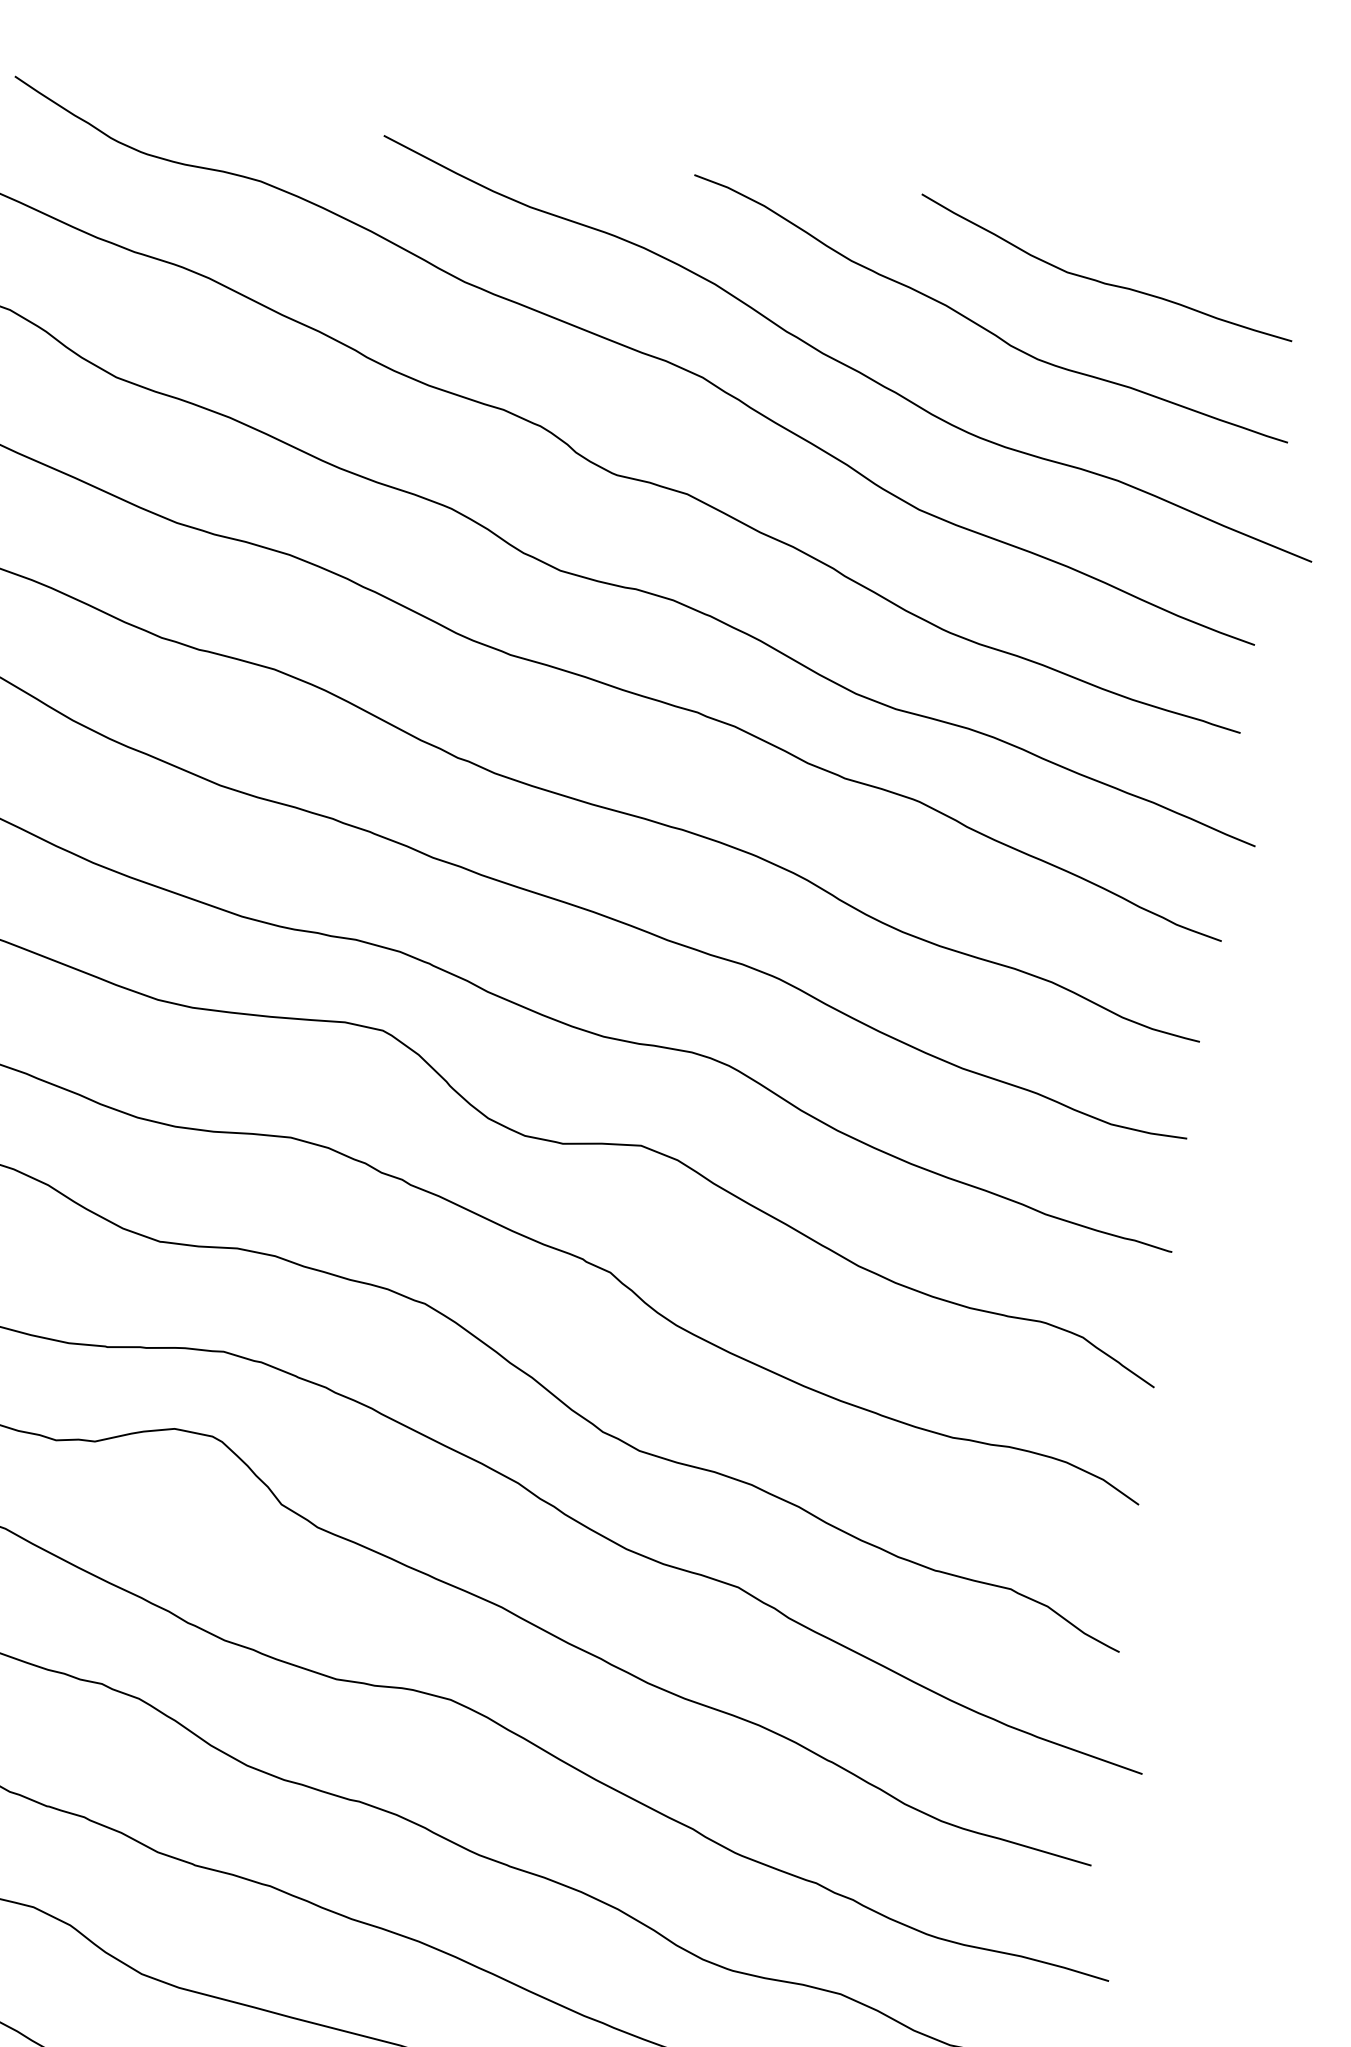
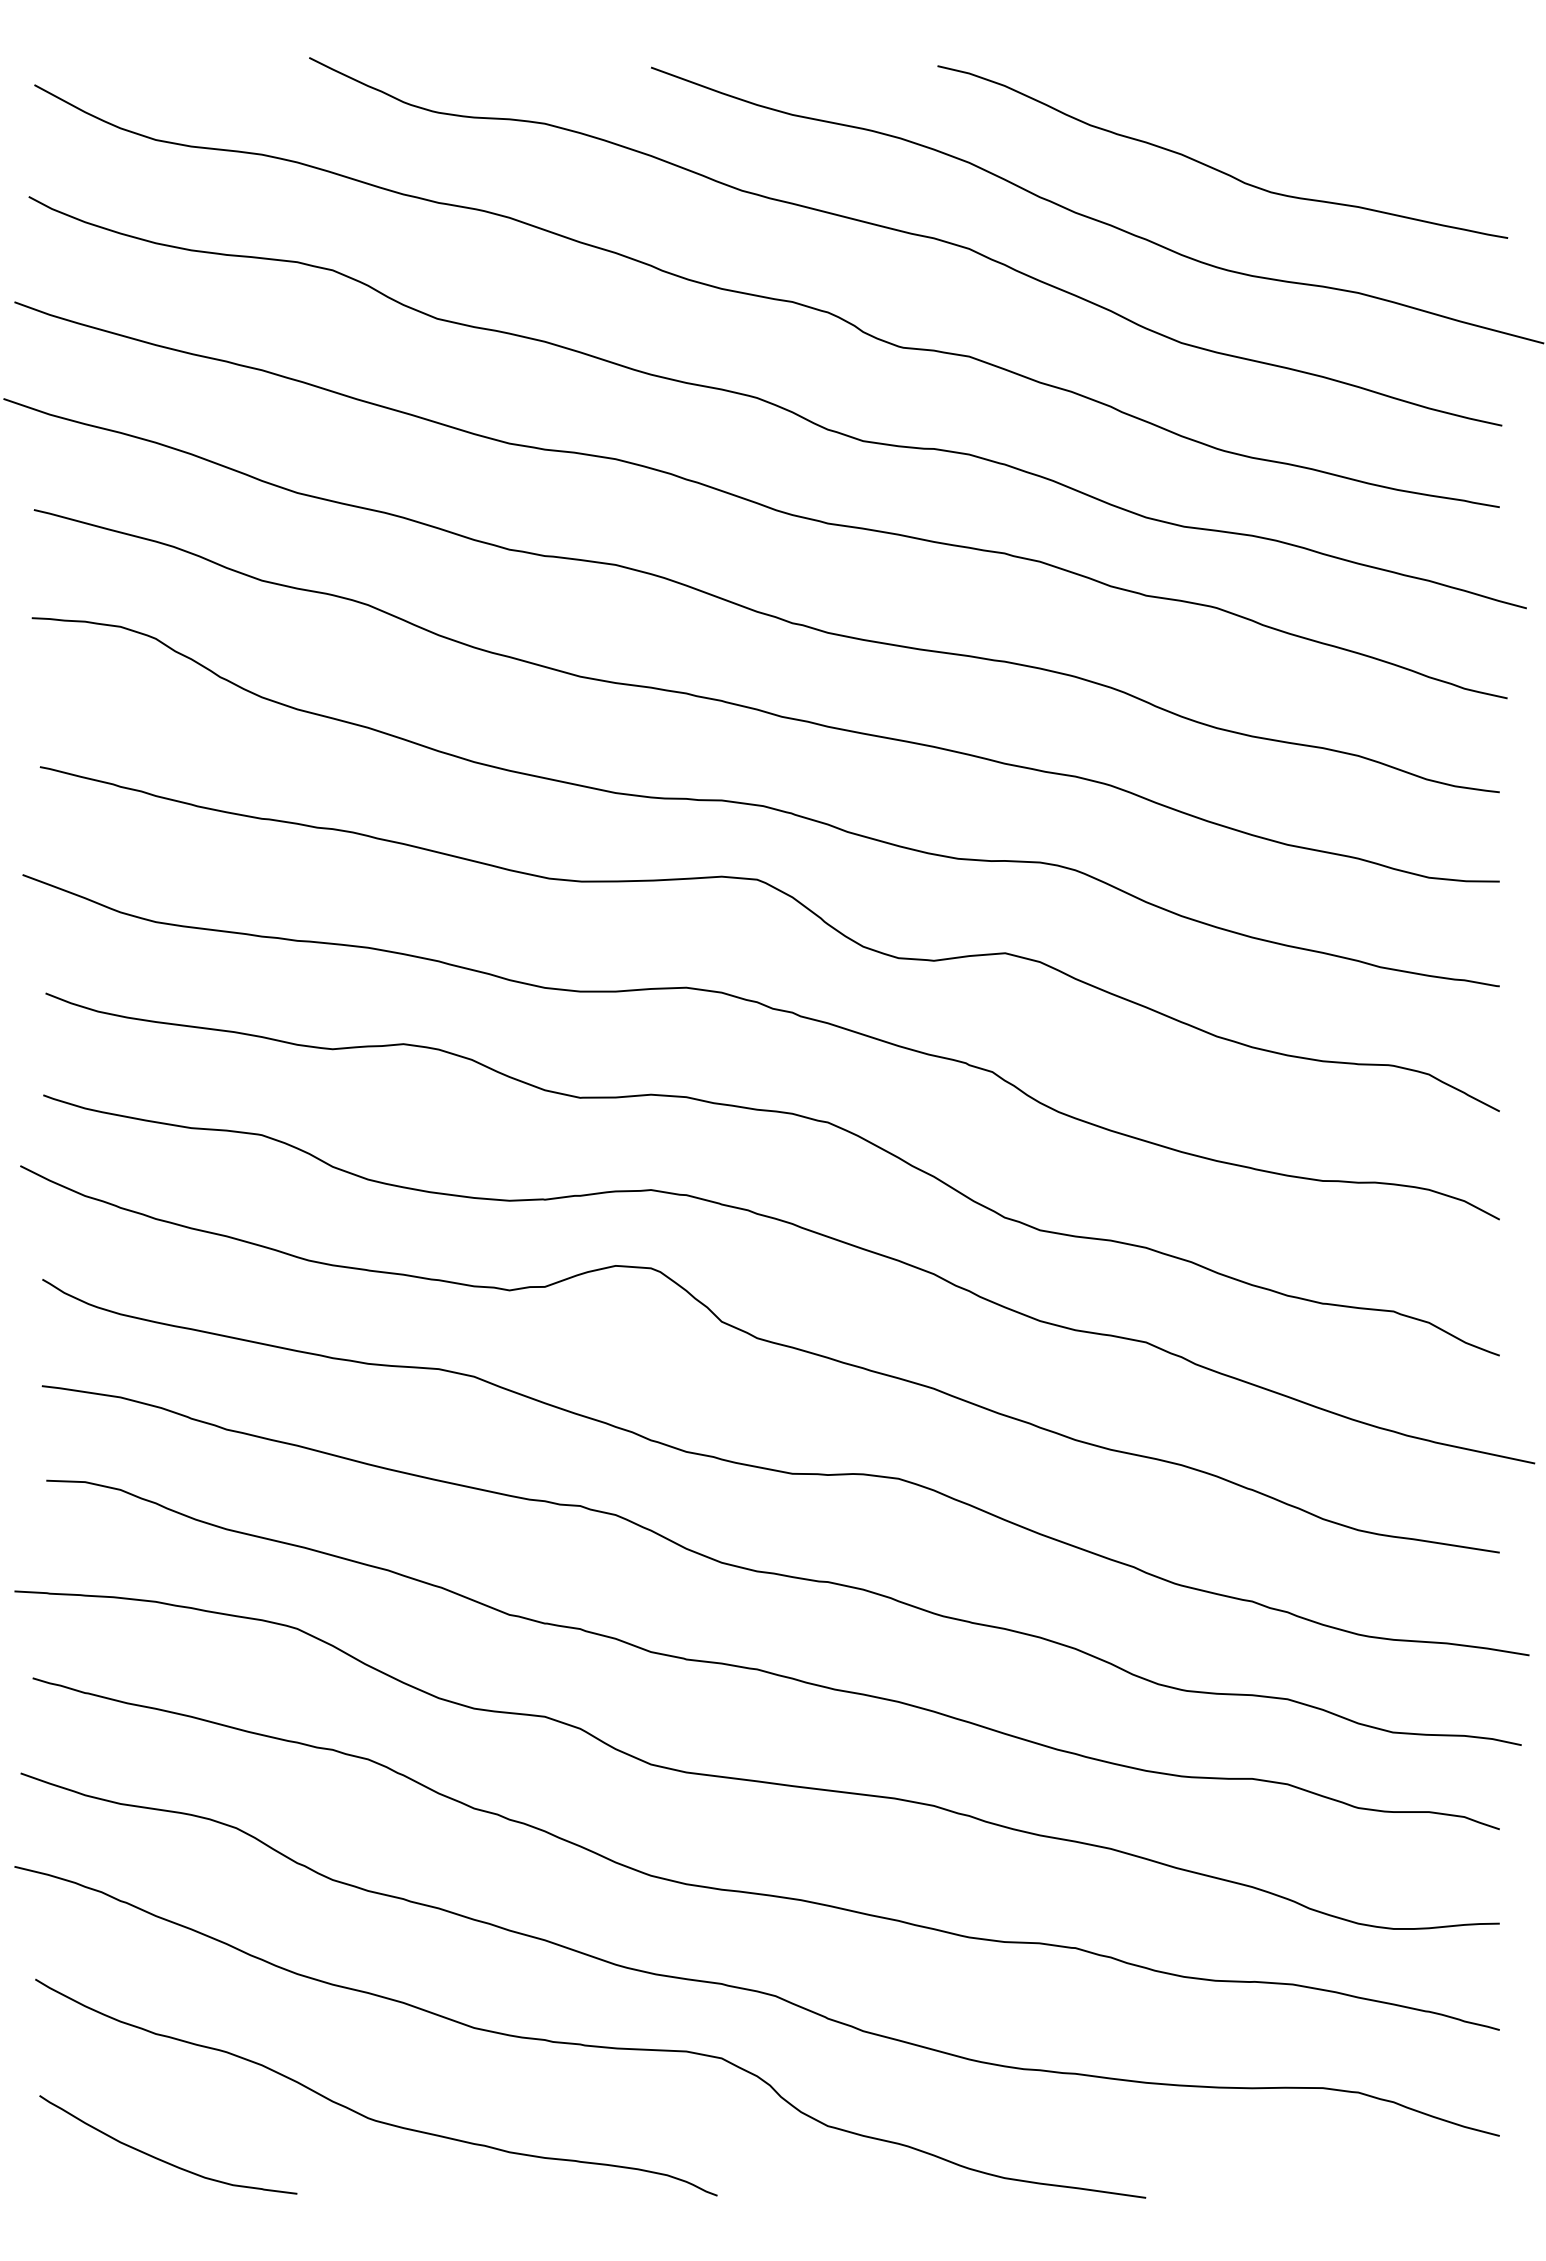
curve: (1100, 280) -> (1318, 113), removed

